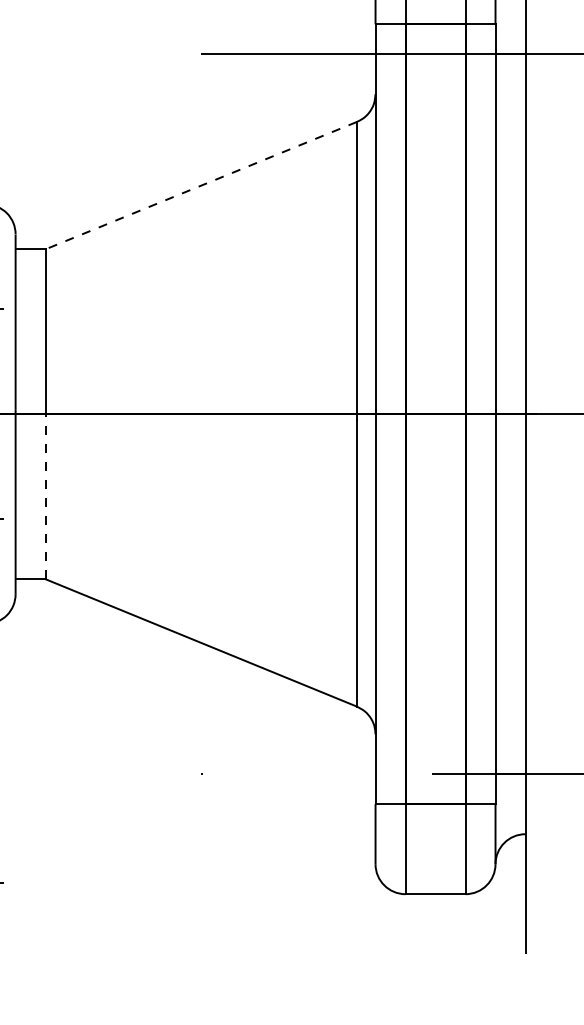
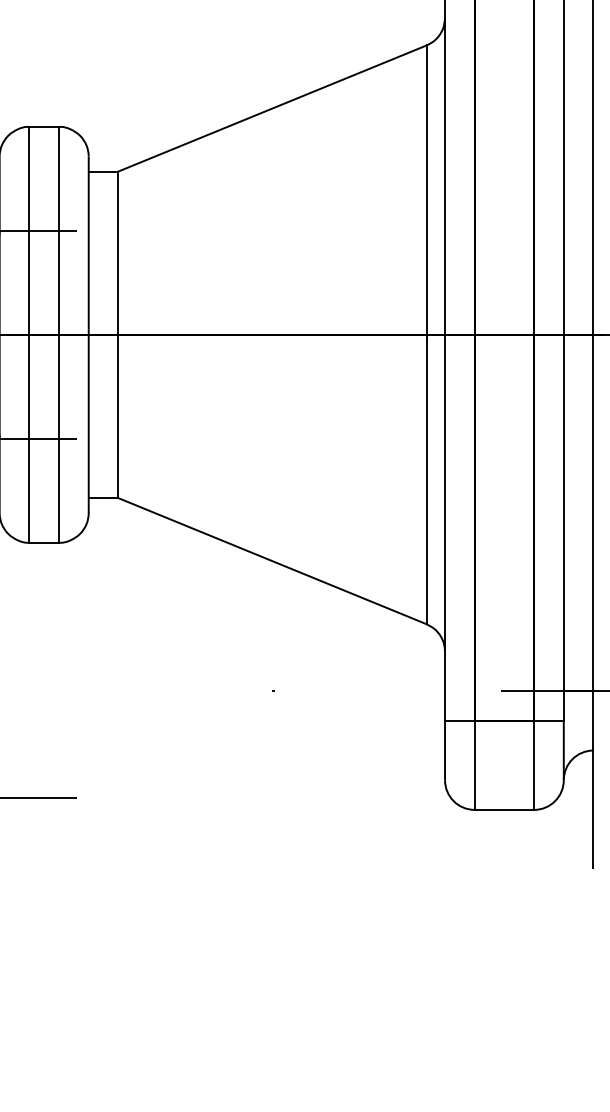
line: (201, 185) -> (272, 108), dashed -> solid
line: (45, 496) -> (118, 416), dashed -> solid

